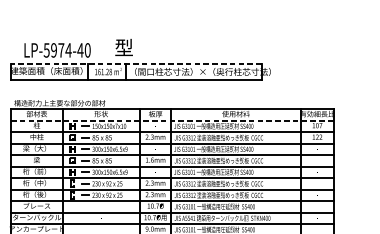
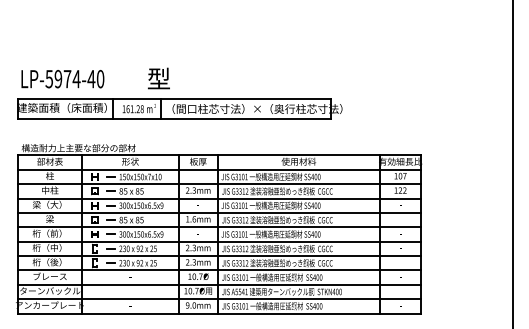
text: (57, 50) -> (62, 79), moved
line: (136, 64) -> (174, 99), dashed -> solid
line: (172, 120) -> (219, 169), dashed -> solid

